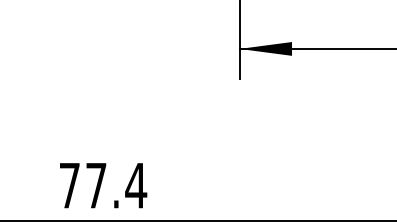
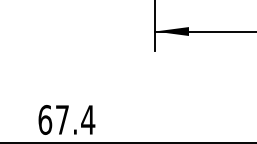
text: (70, 184) -> (45, 119), 77.4 -> 67.4

